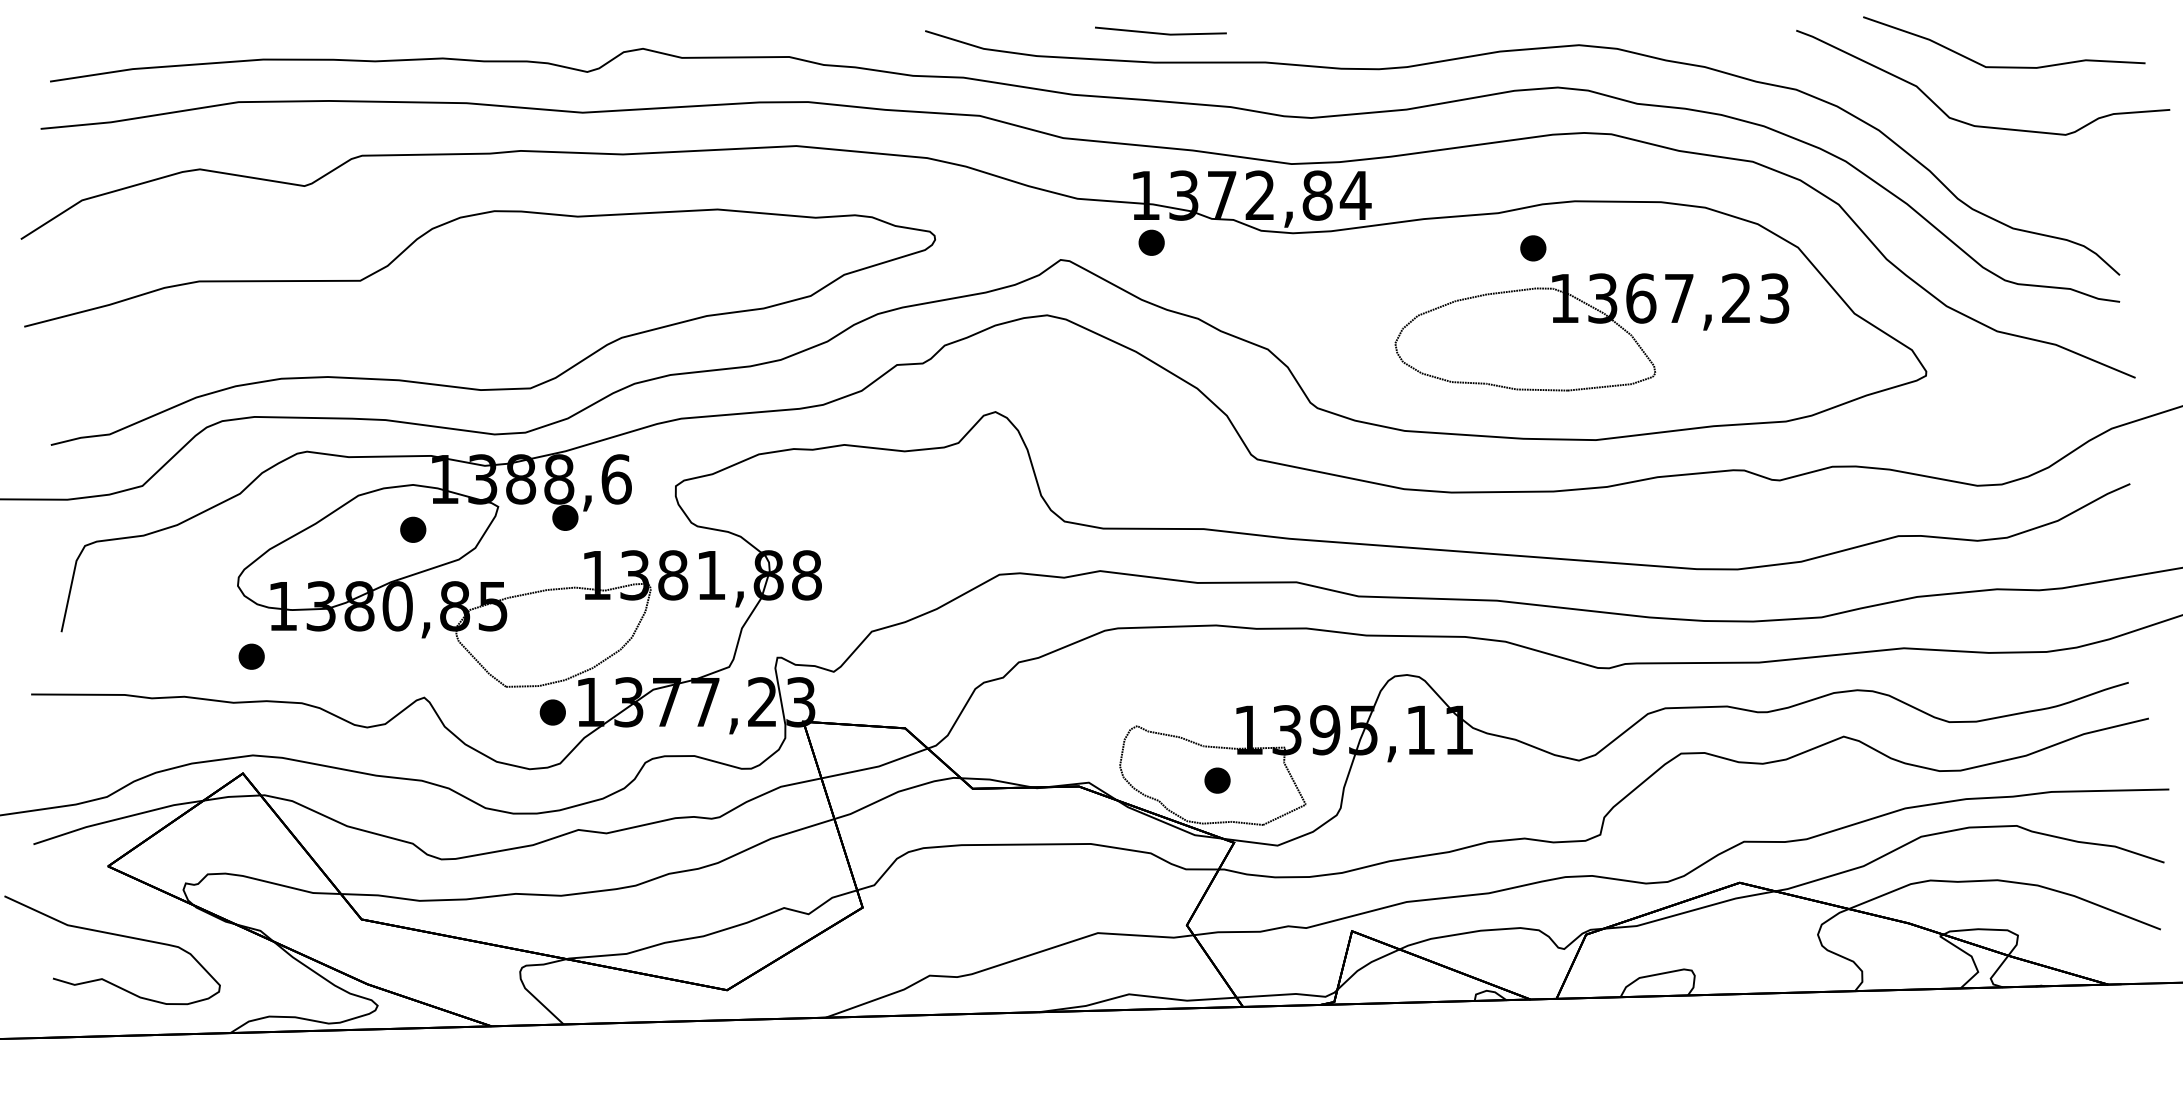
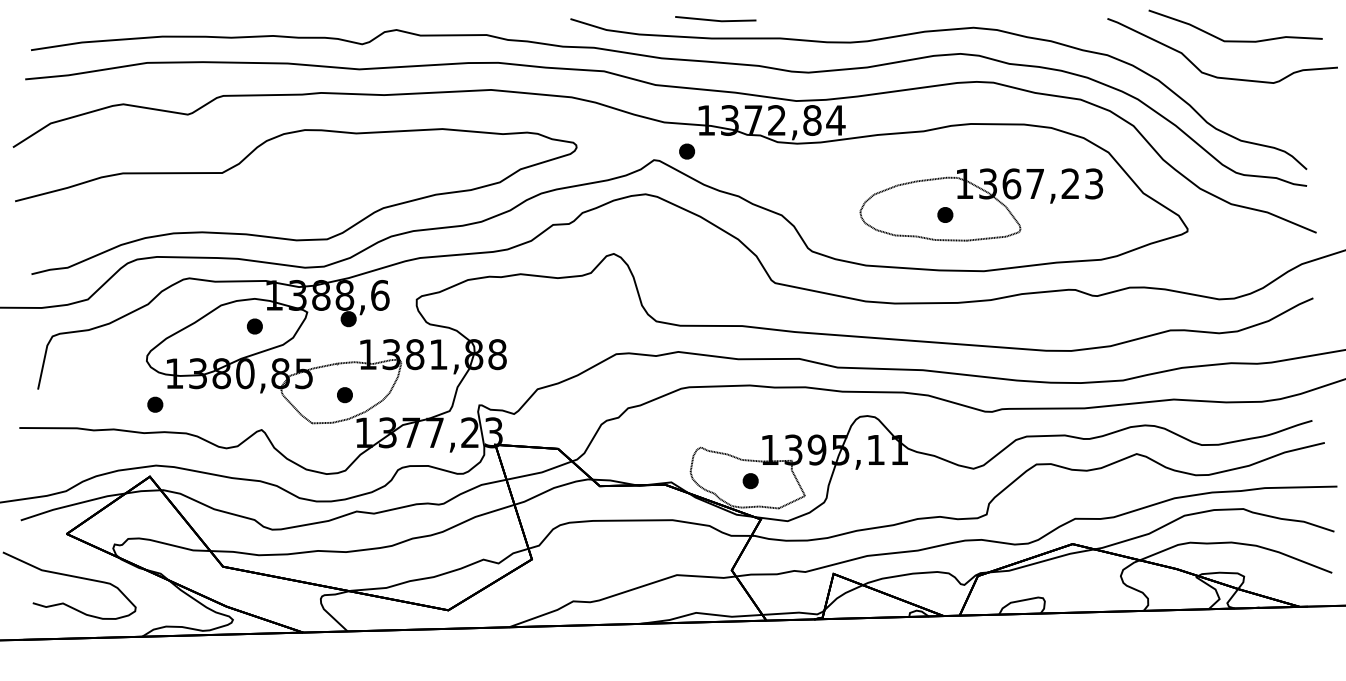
part: (1150, 242) -> (686, 151), moved
part: (1533, 247) -> (945, 214), moved
part: (552, 713) -> (344, 395), moved

